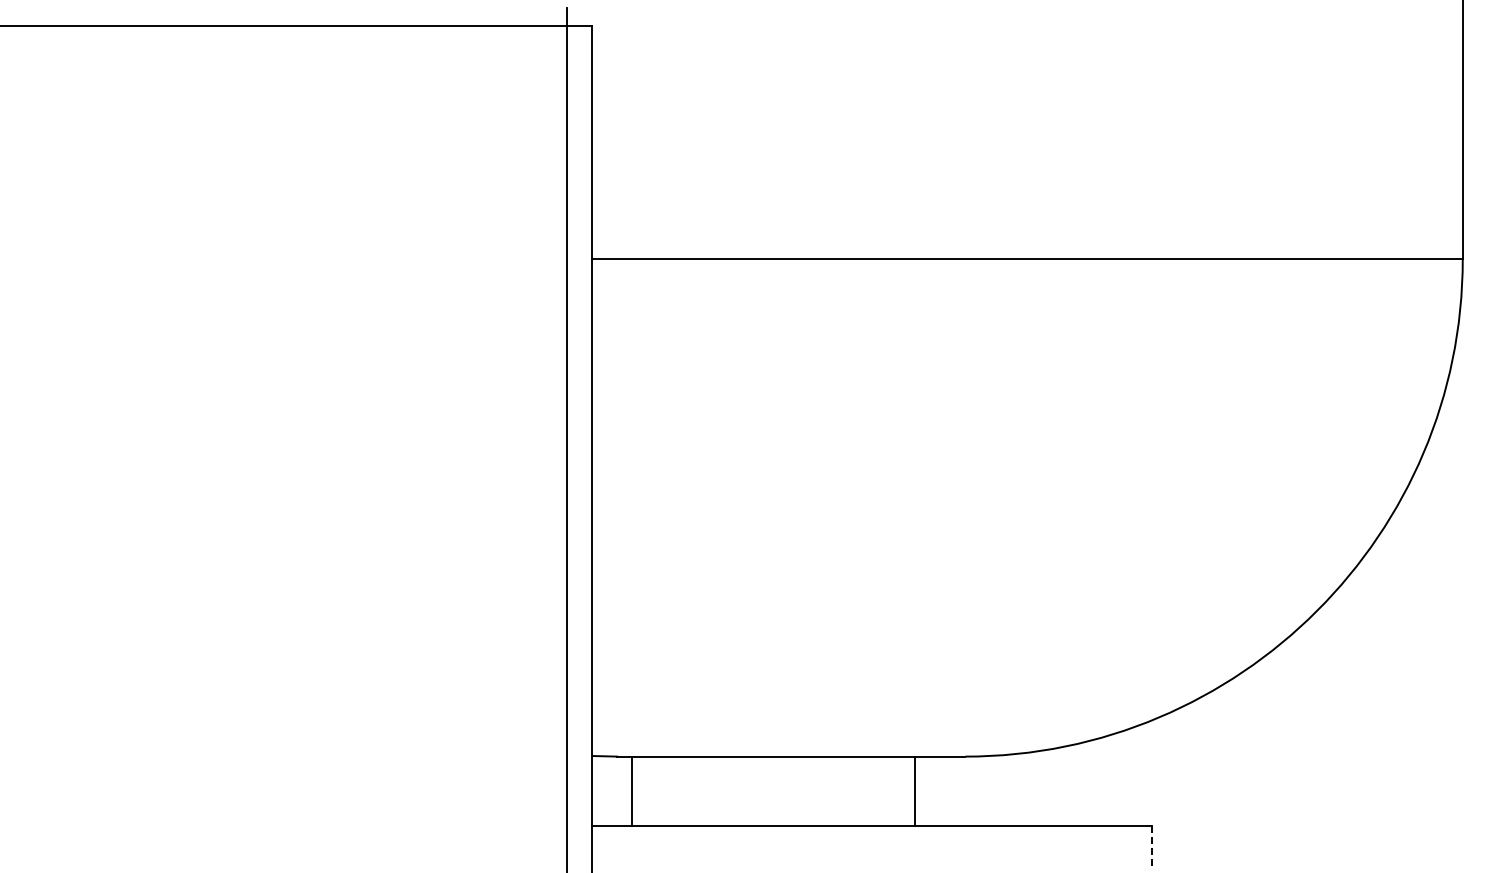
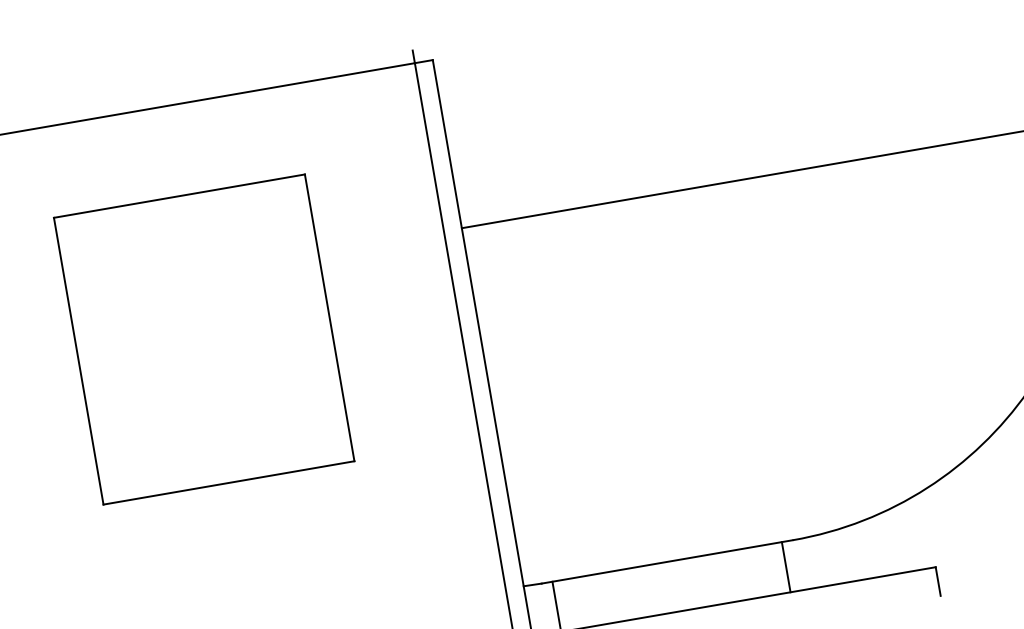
part: (218, 348) -> (203, 339), added
line: (915, 791) -> (786, 567), moved
line: (1151, 846) -> (937, 581), dashed -> solid

